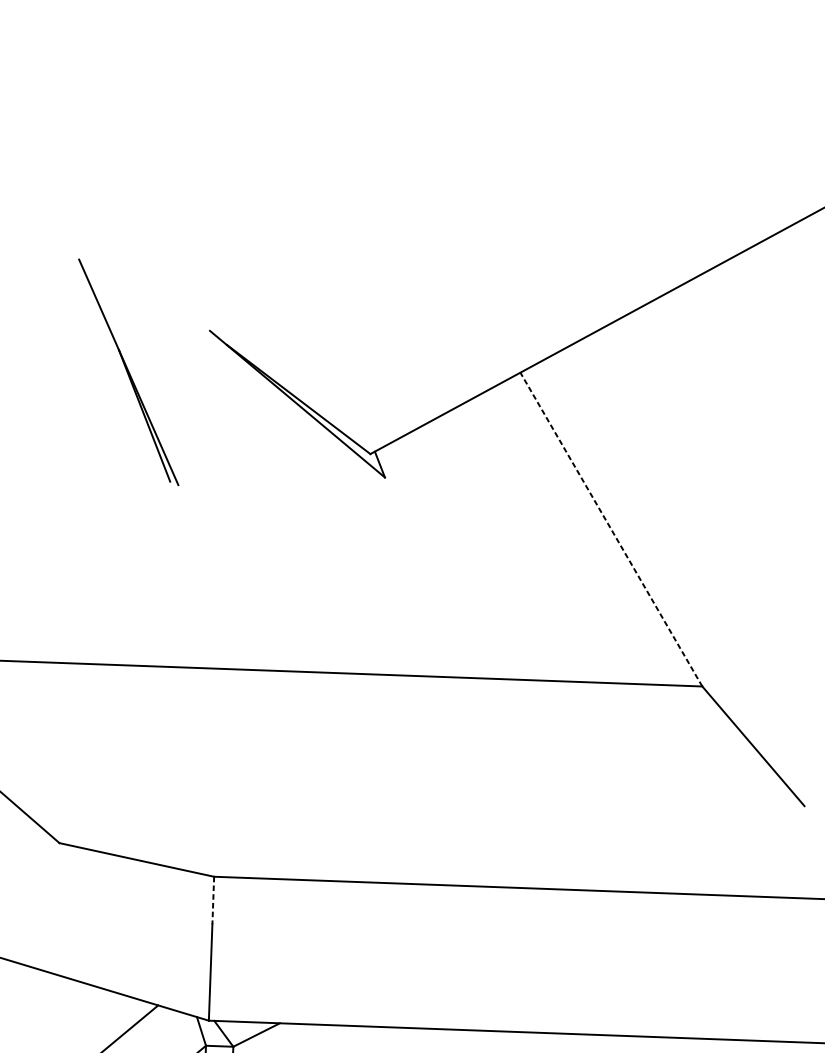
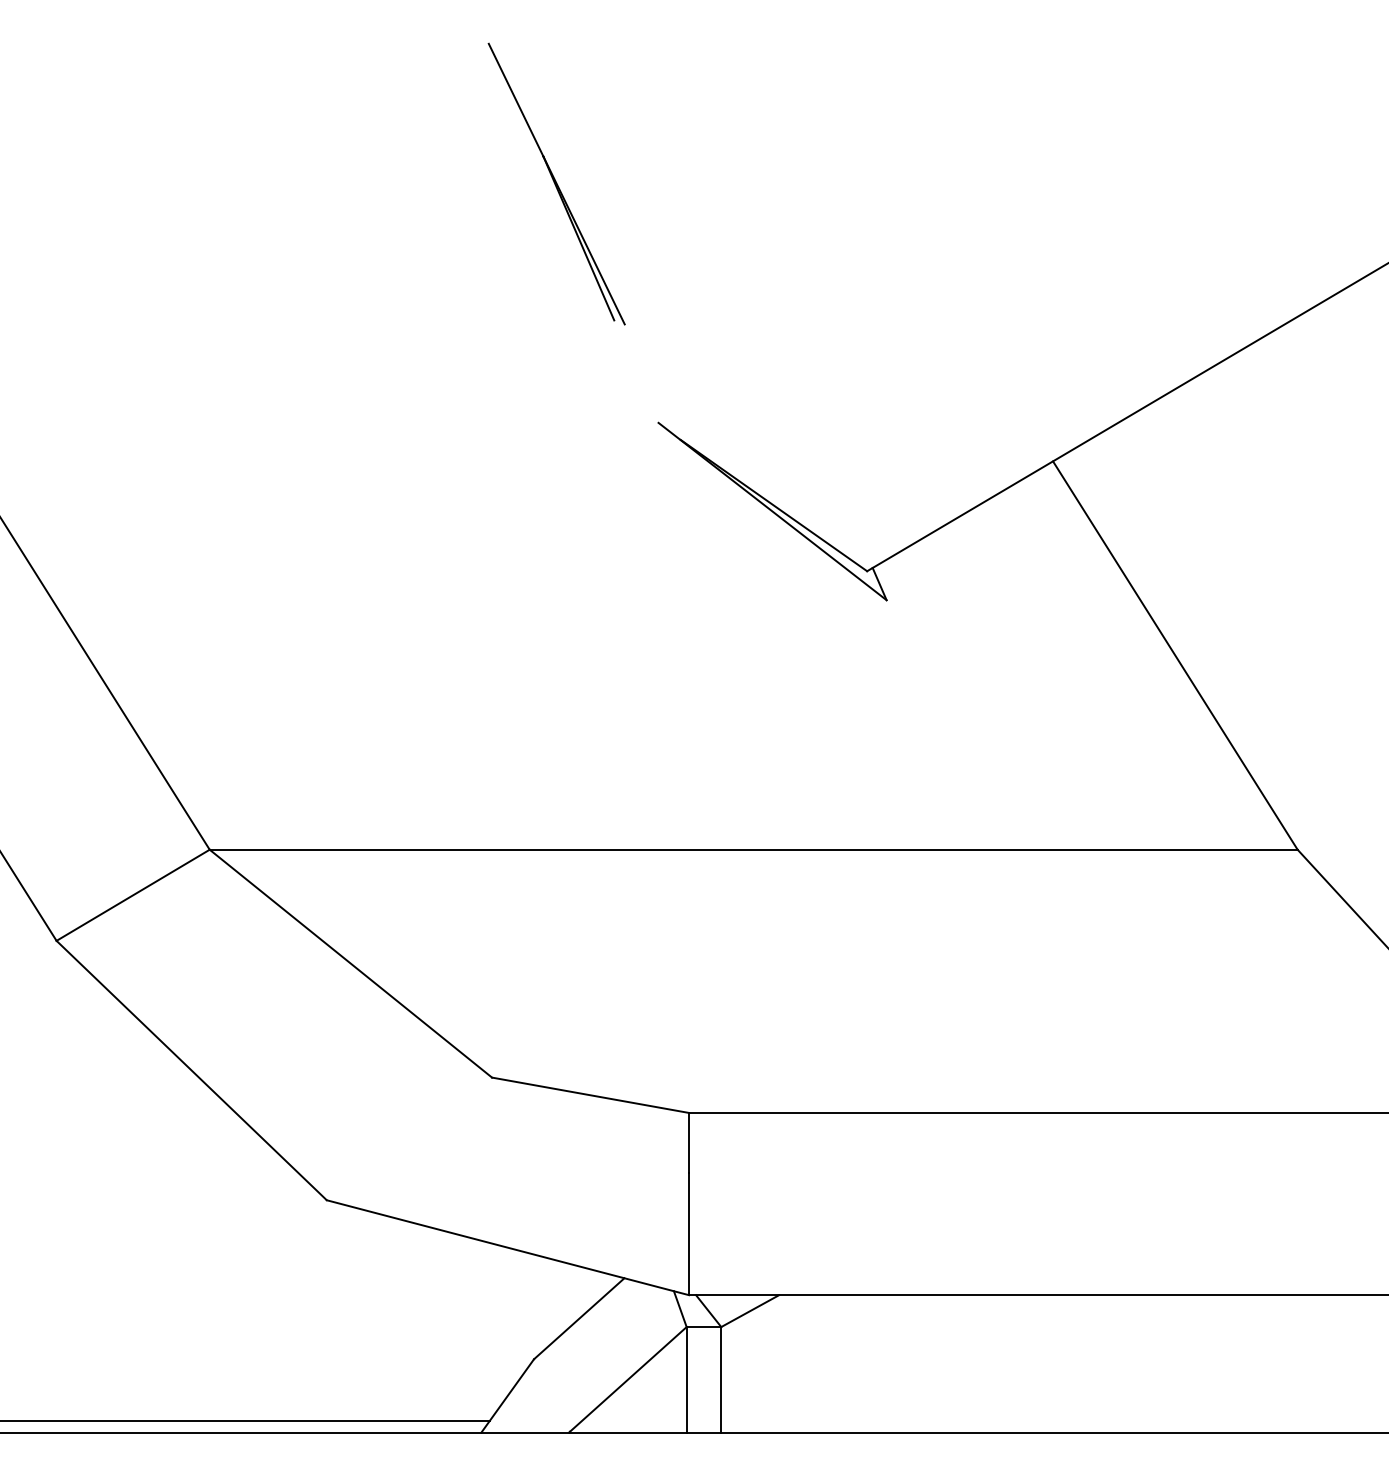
part: (128, 371) -> (556, 183), moved
line: (611, 529) -> (1175, 655), dashed -> solid
line: (213, 900) -> (689, 1143), dashed -> solid

